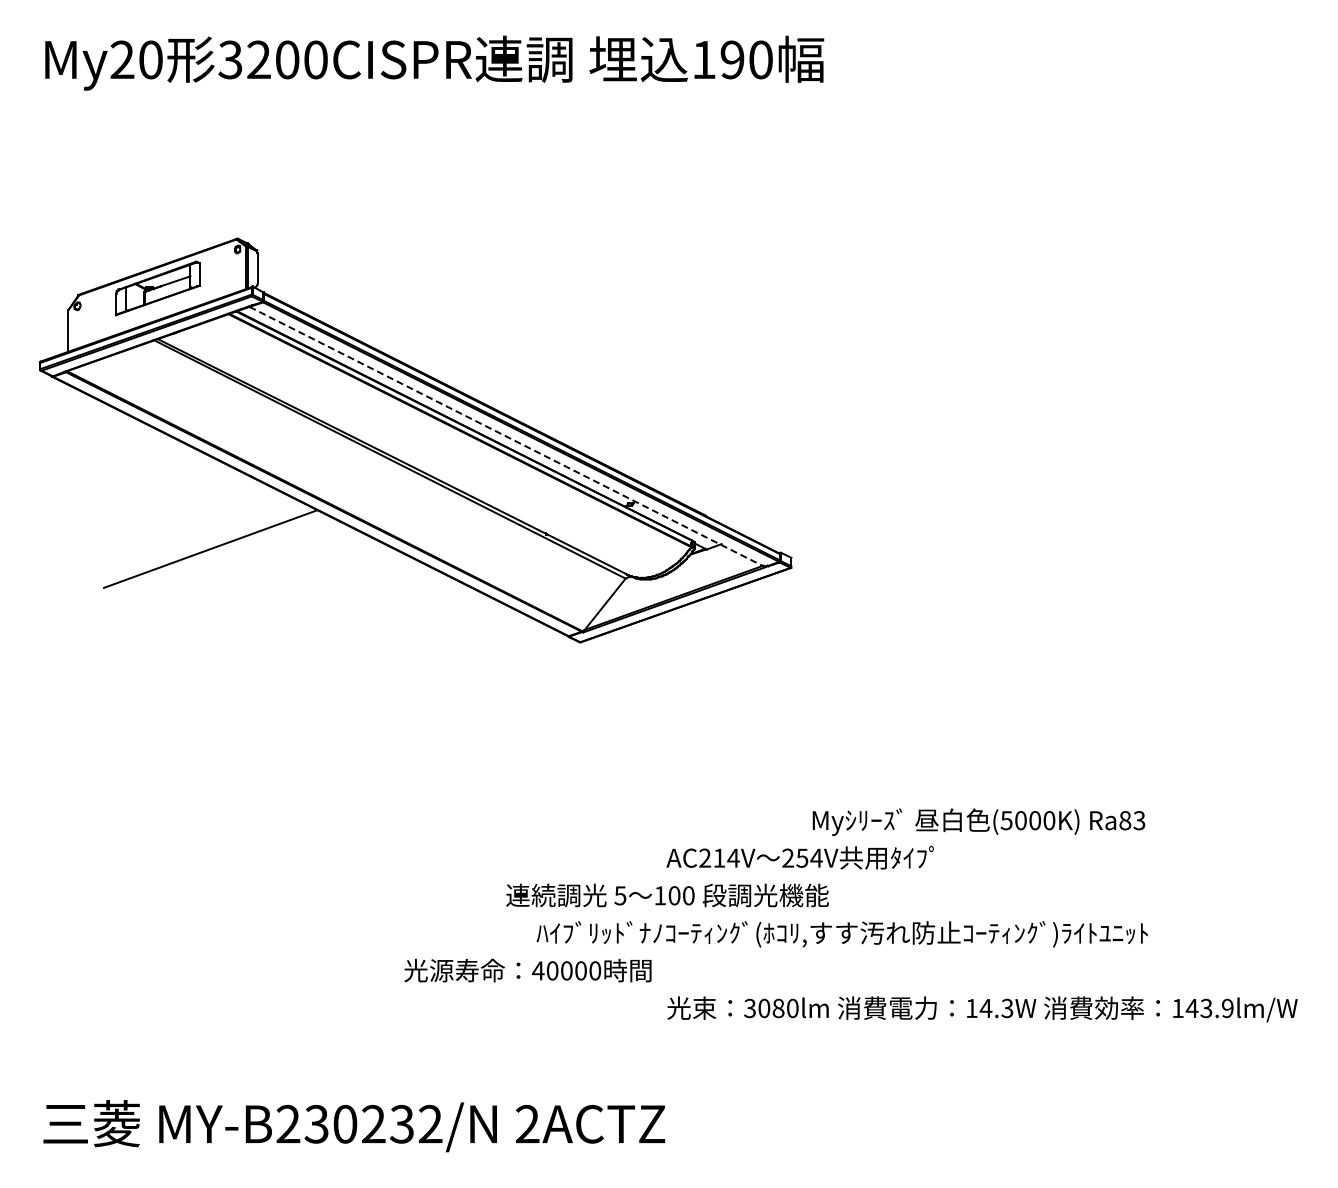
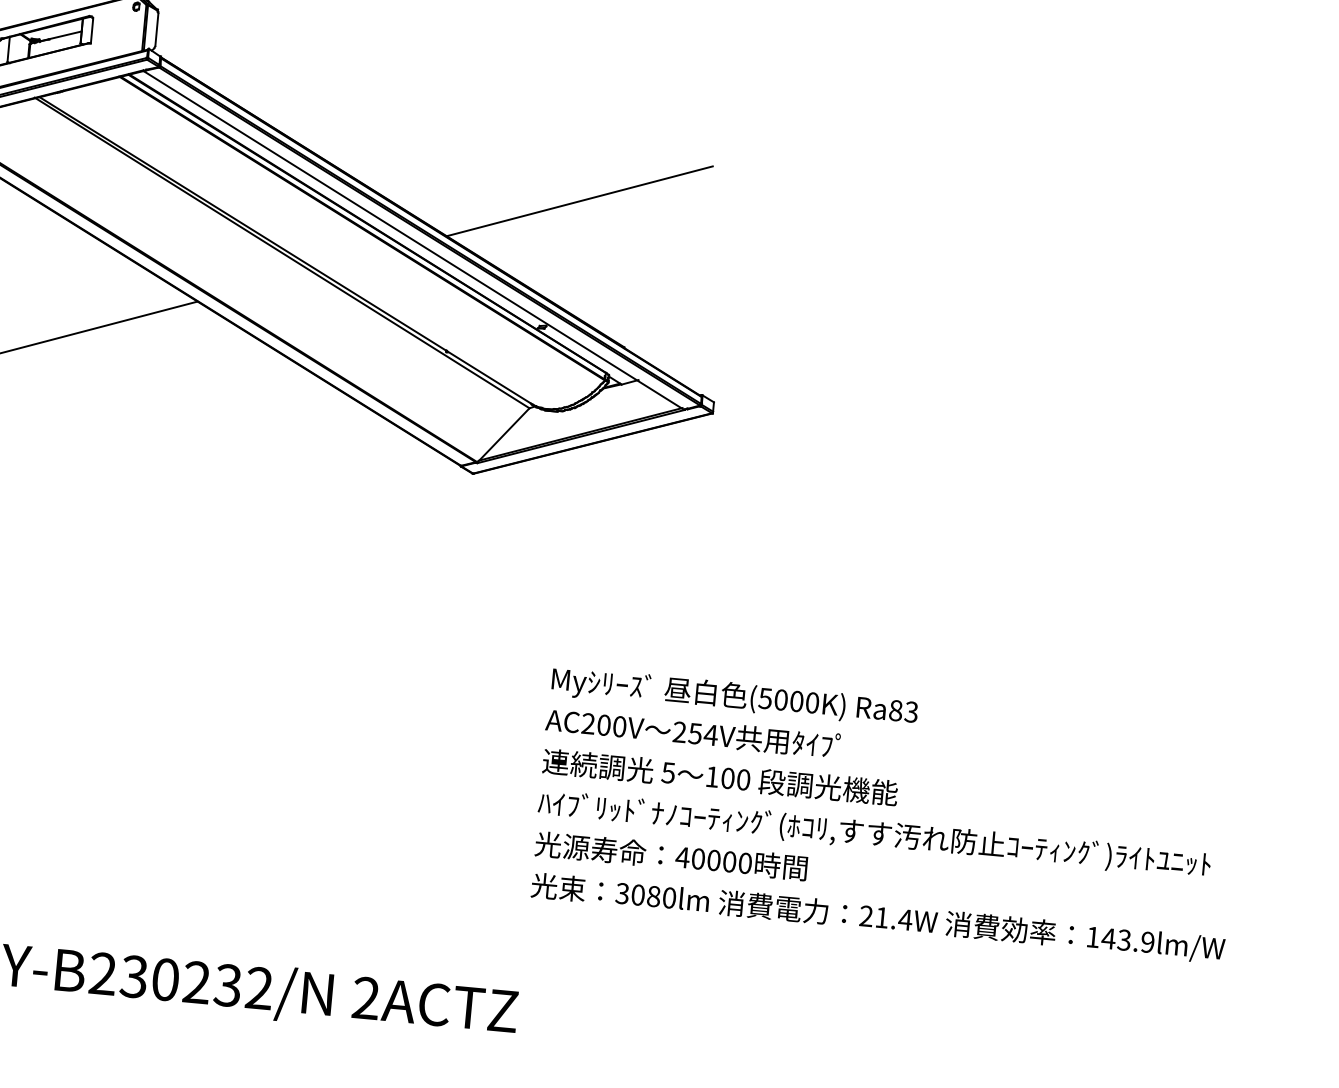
line: (653, 387) -> (579, 200), added
line: (507, 437) -> (414, 241), dashed -> solid
text: (978, 821) -> (734, 696), moved
text: (726, 857) -> (611, 725), AC214V -> AC200V
text: (667, 895) -> (720, 777), moved
text: (841, 934) -> (873, 834), moved
text: (527, 970) -> (670, 856), moved
text: (989, 1008) -> (885, 918), 14.3W -> 21.4W

